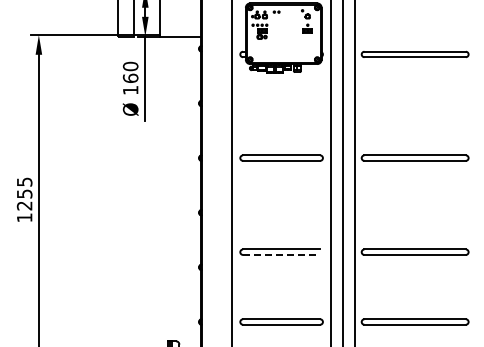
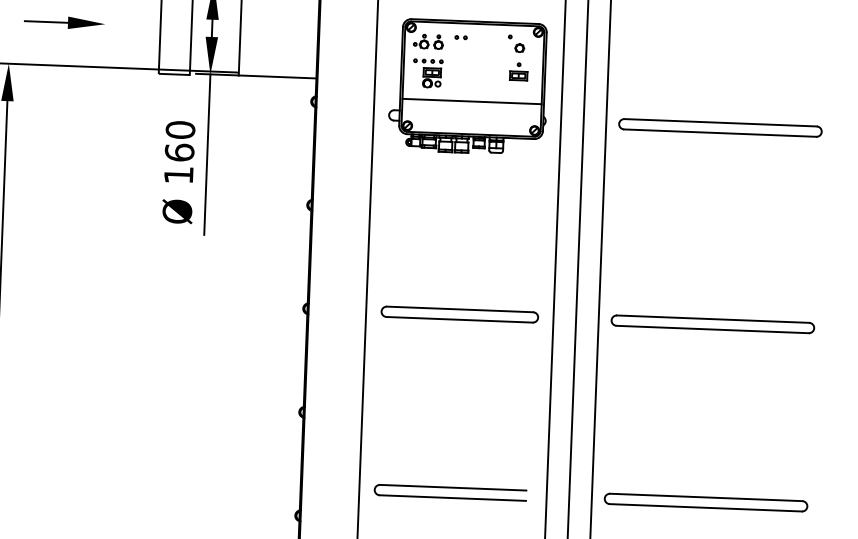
part: (66, 12) -> (62, 23), added
line: (283, 45) -> (471, 101), added
line: (281, 254) -> (452, 497), dashed -> solid

